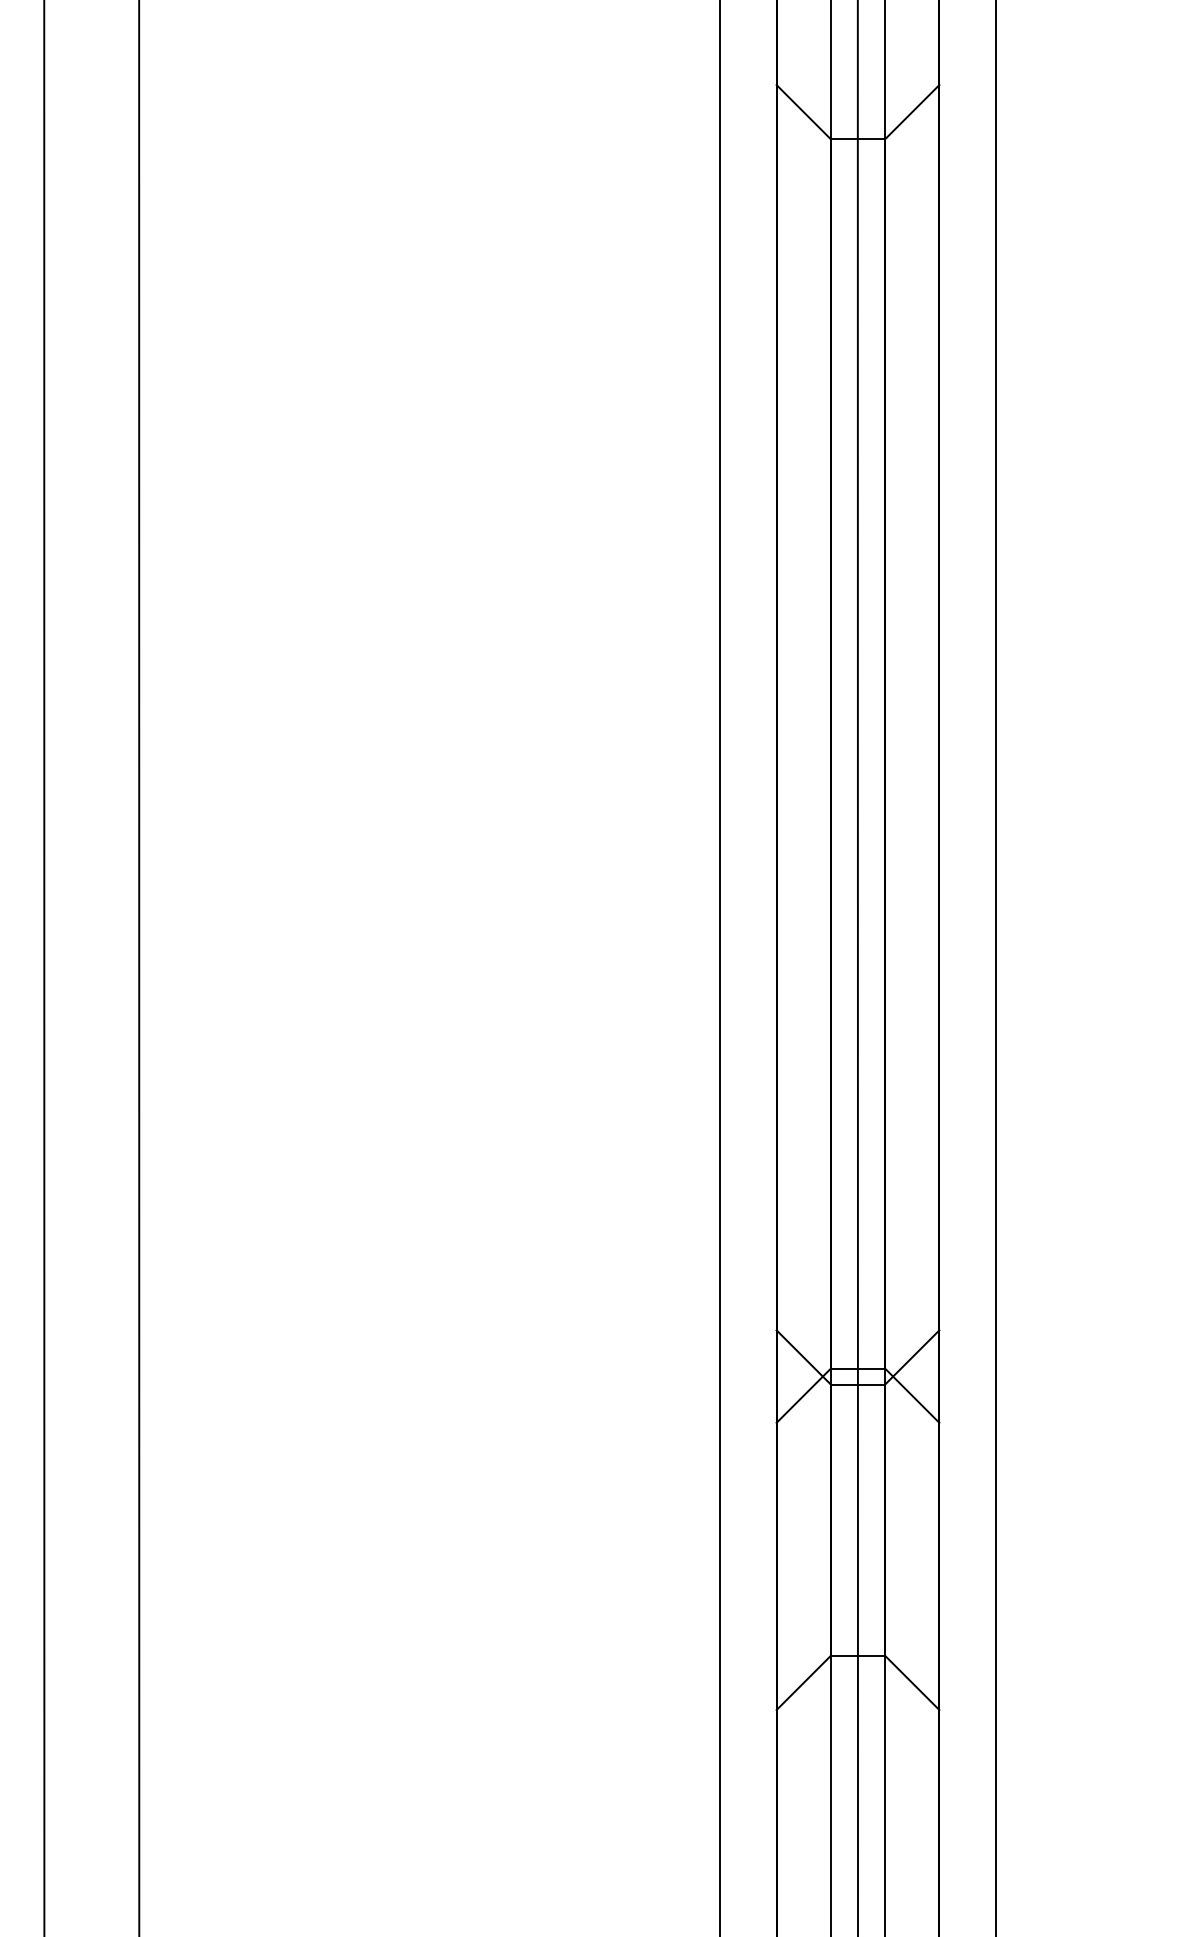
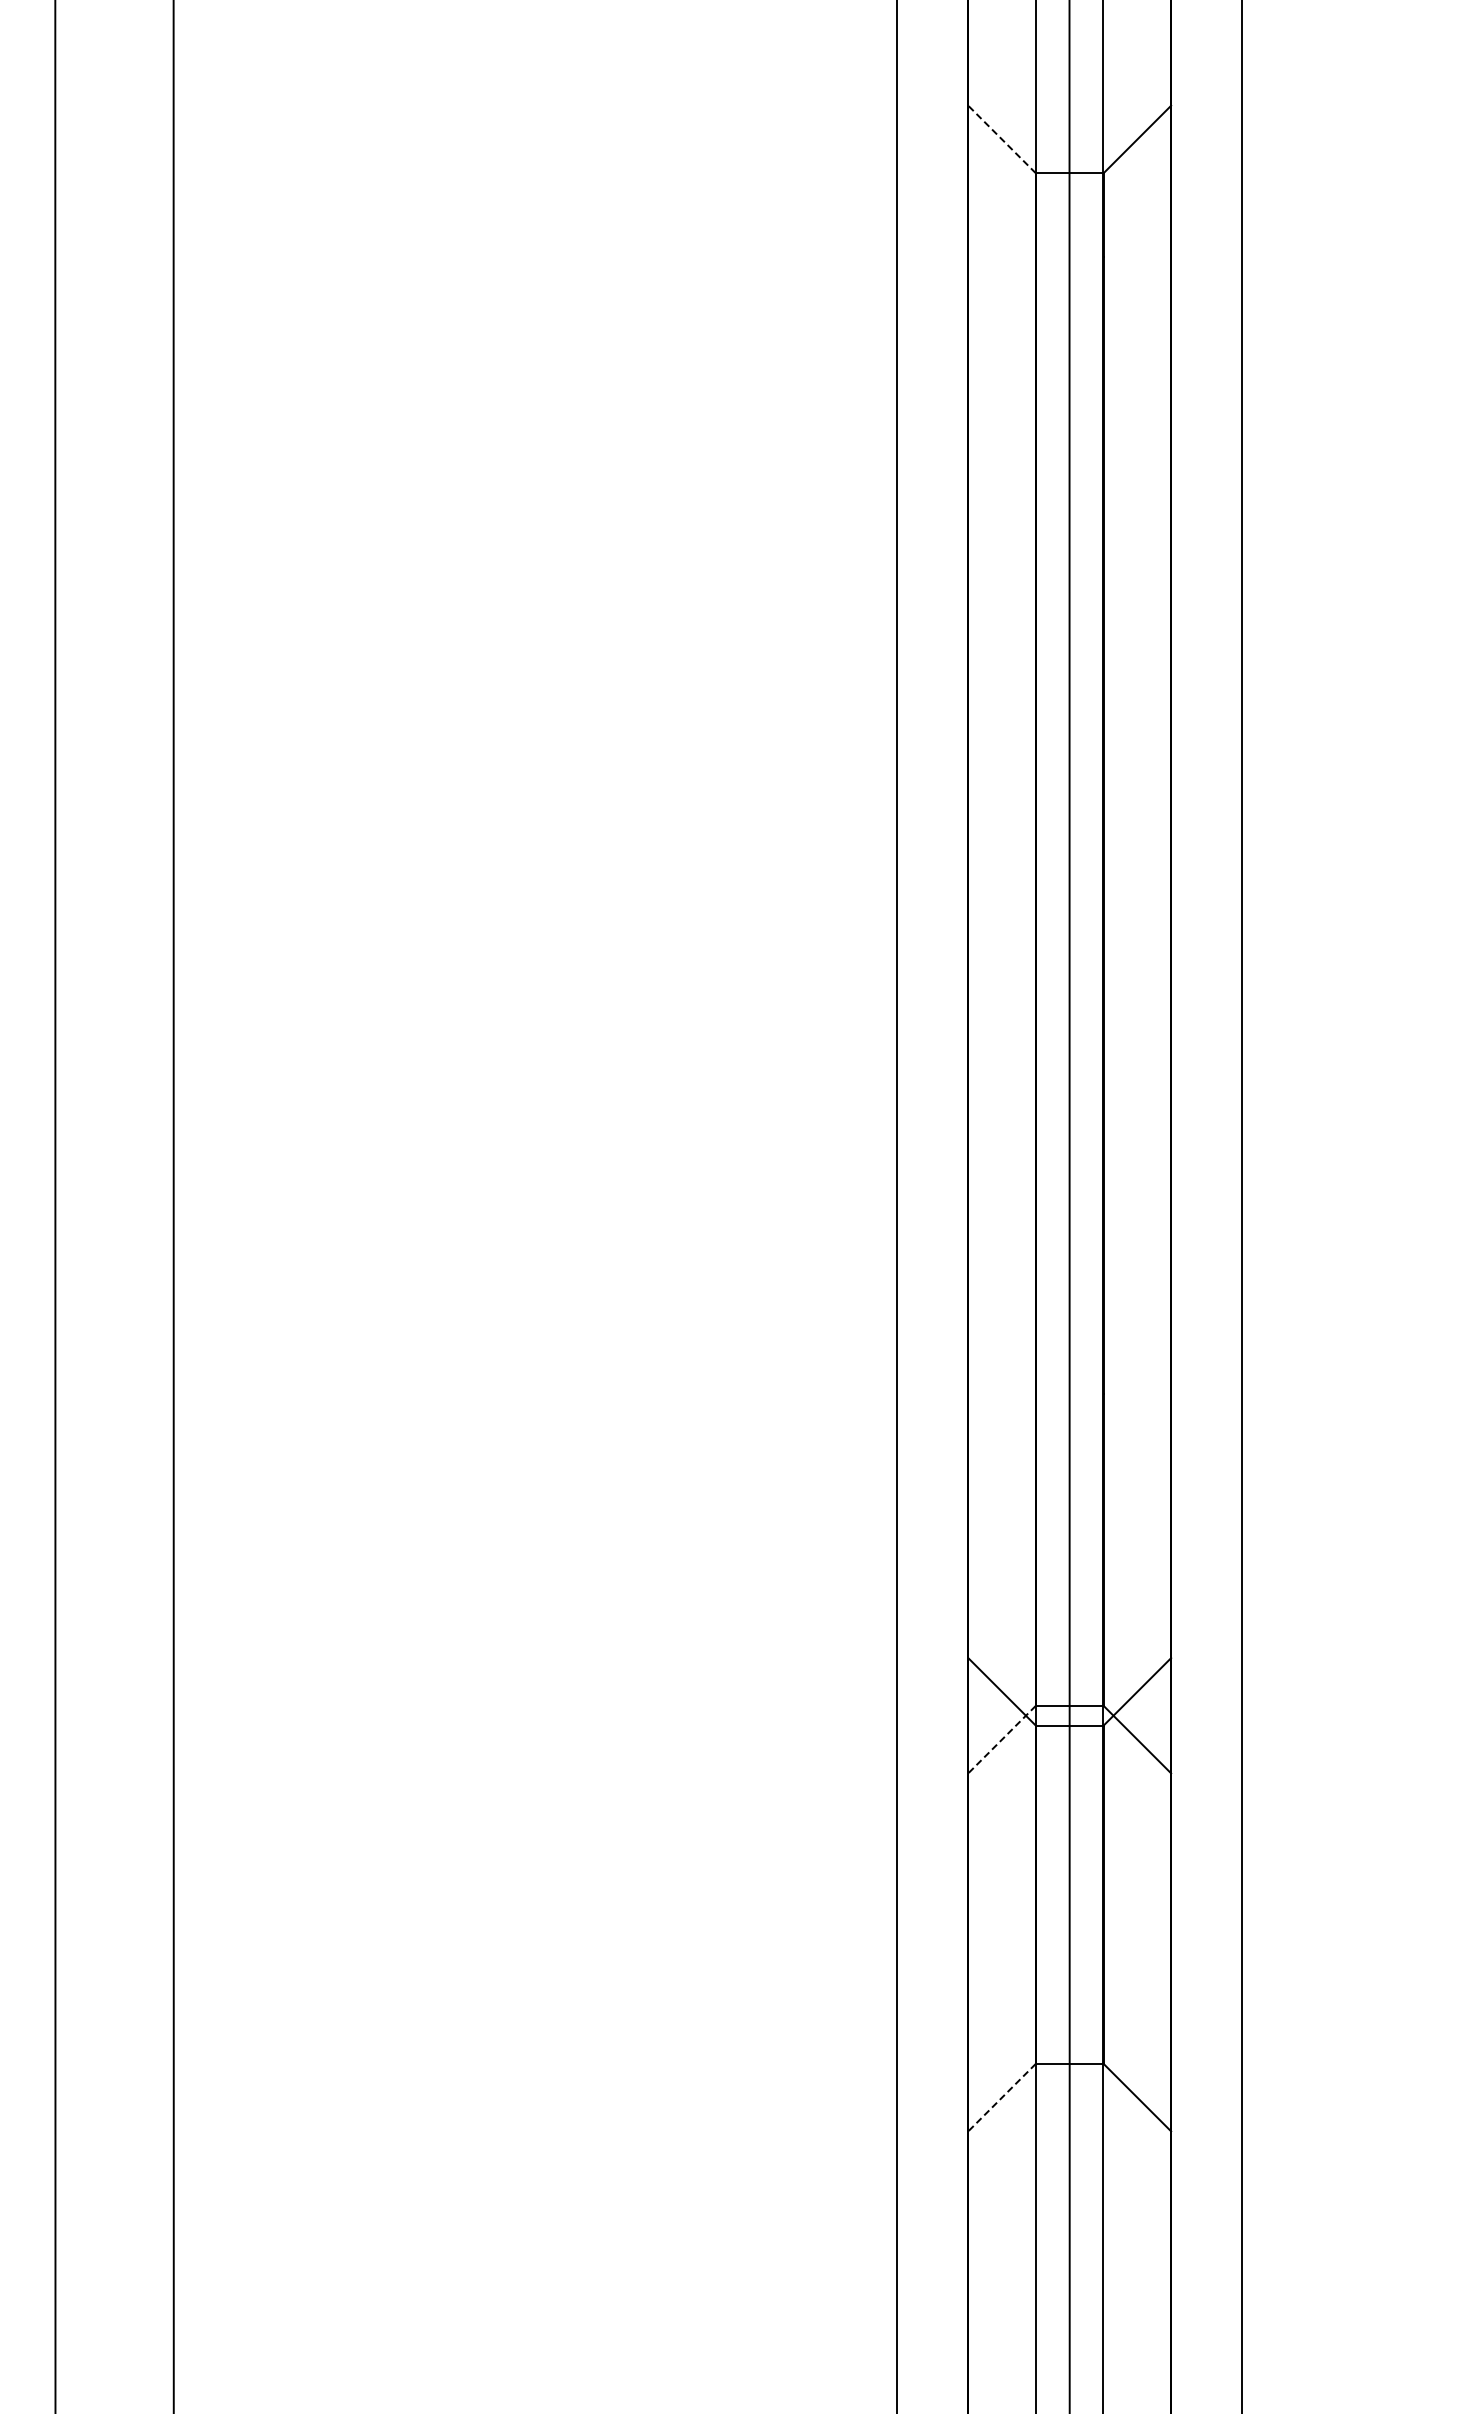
line: (804, 112) -> (1002, 139), solid -> dashed
line: (804, 1395) -> (1002, 1739), solid -> dashed
line: (804, 1682) -> (1002, 2097), solid -> dashed

